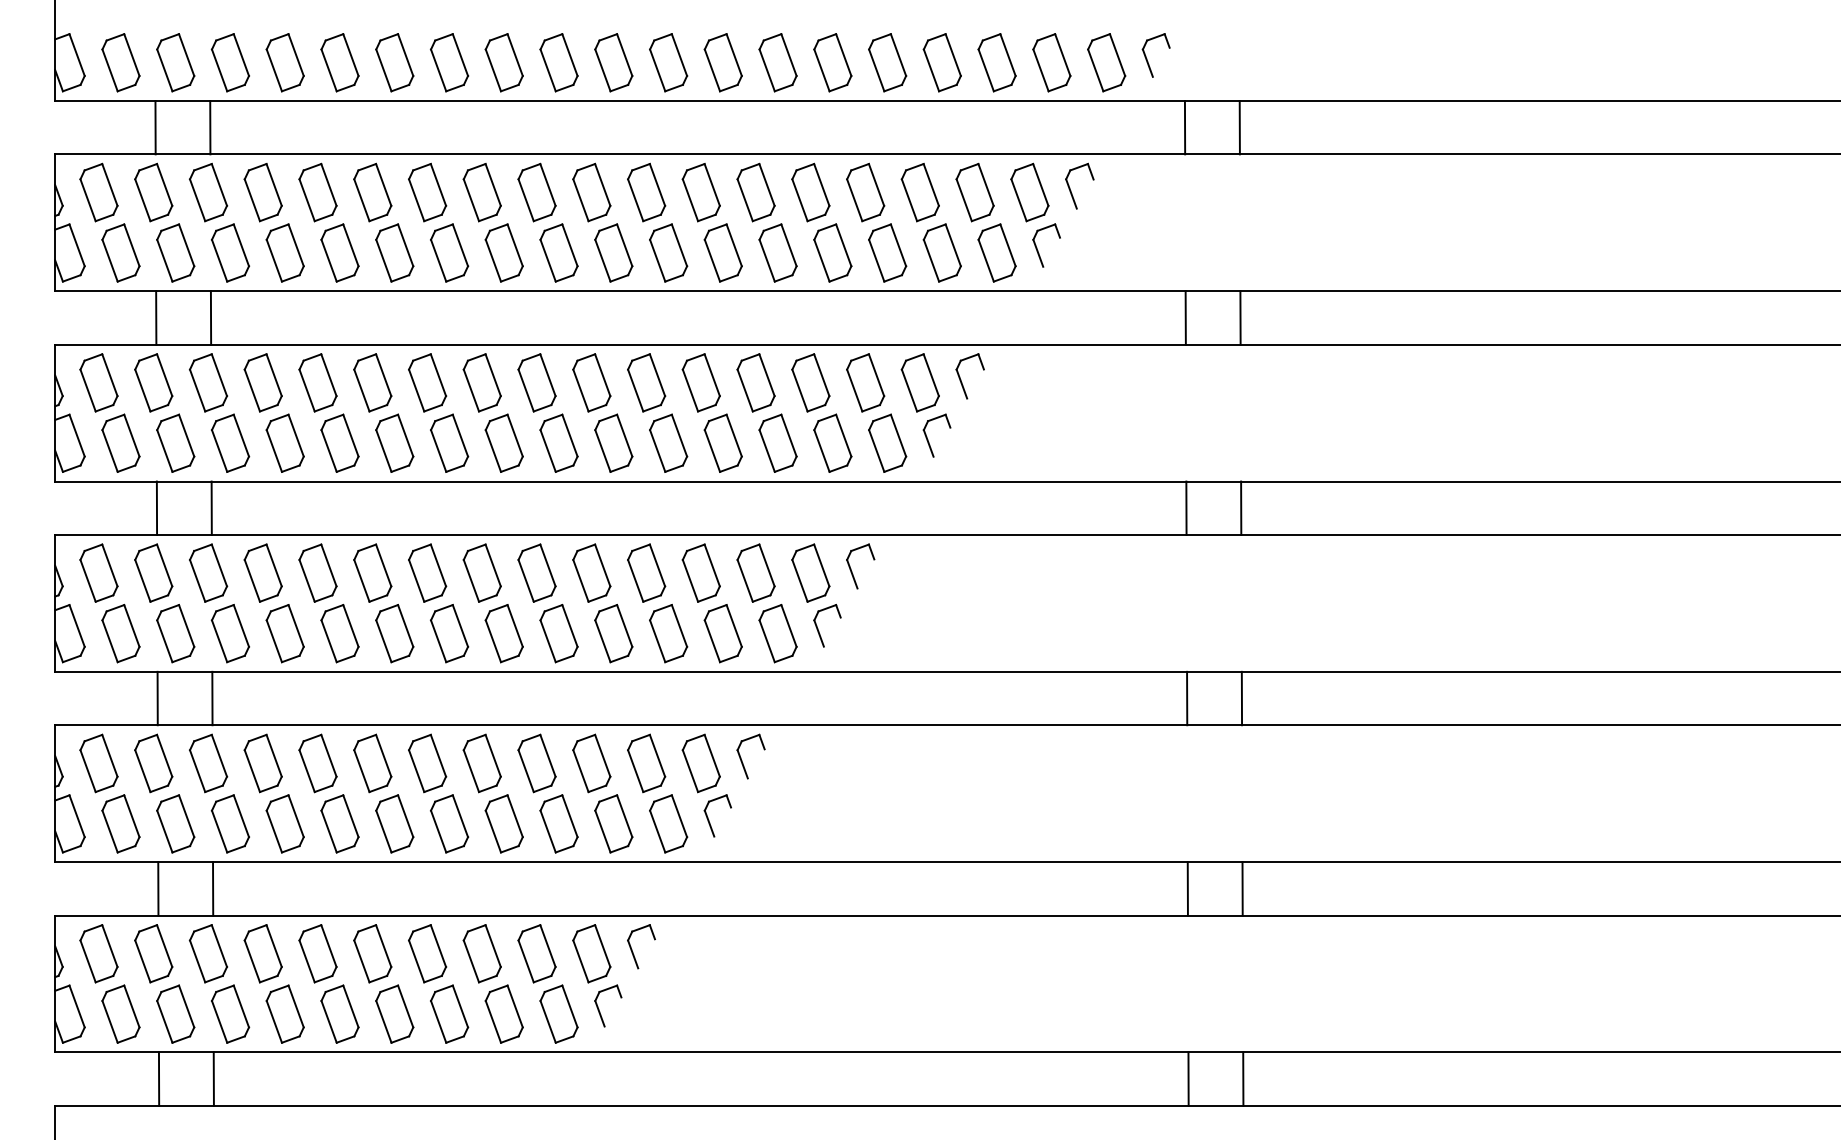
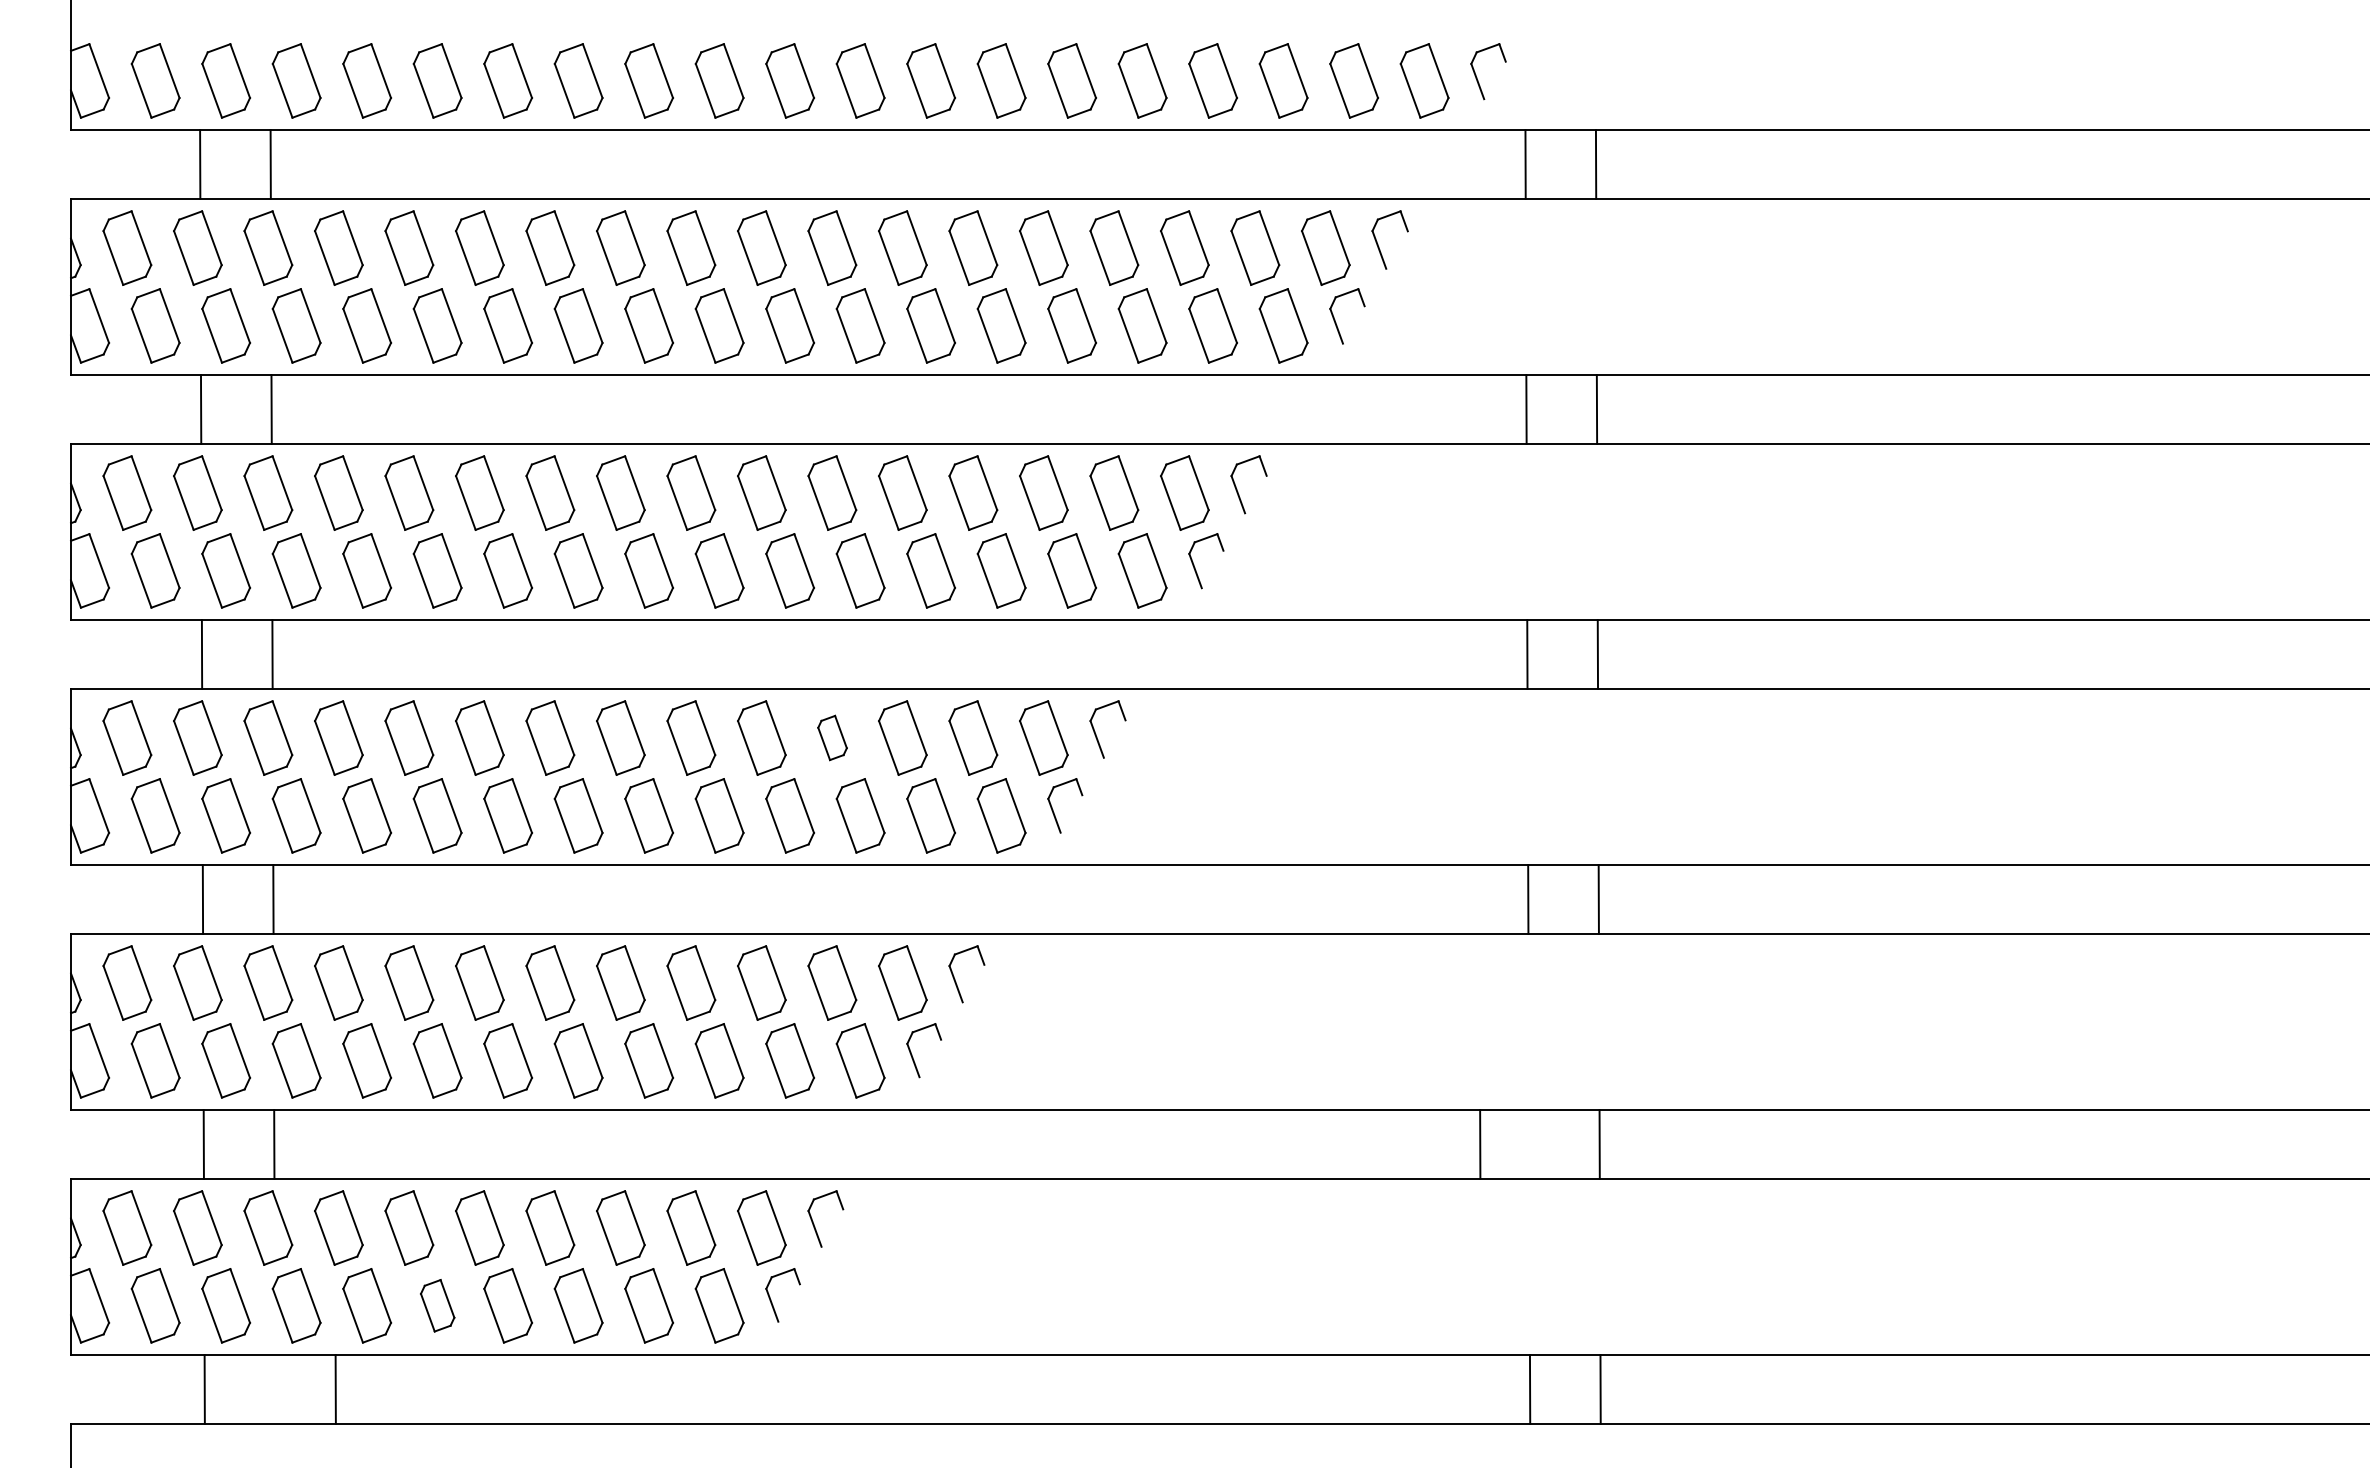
part: (646, 572) -> (832, 737), size x0.6
line: (1187, 888) -> (1479, 1144), moved
part: (339, 1013) -> (437, 1304), size x0.7
line: (213, 1078) -> (335, 1388), moved

